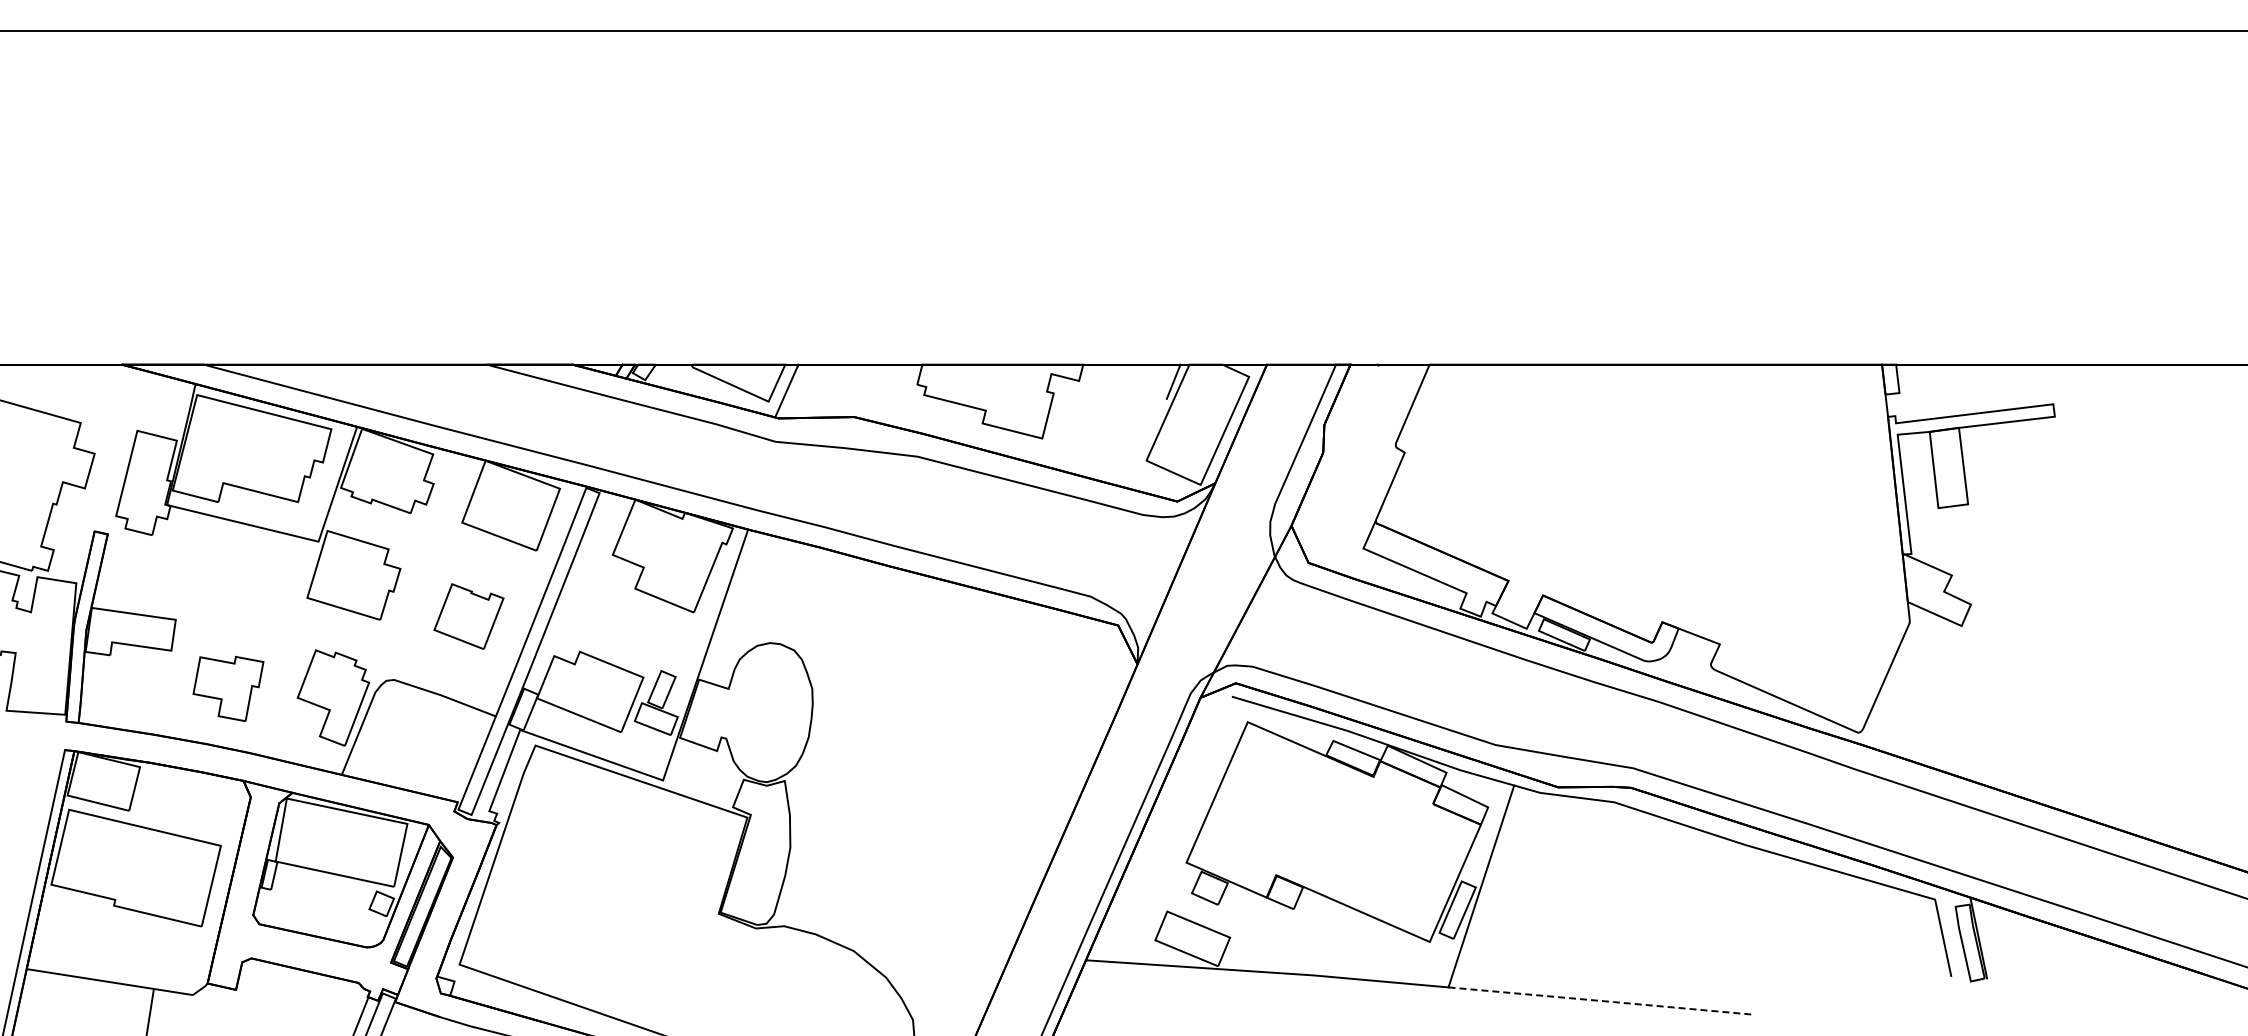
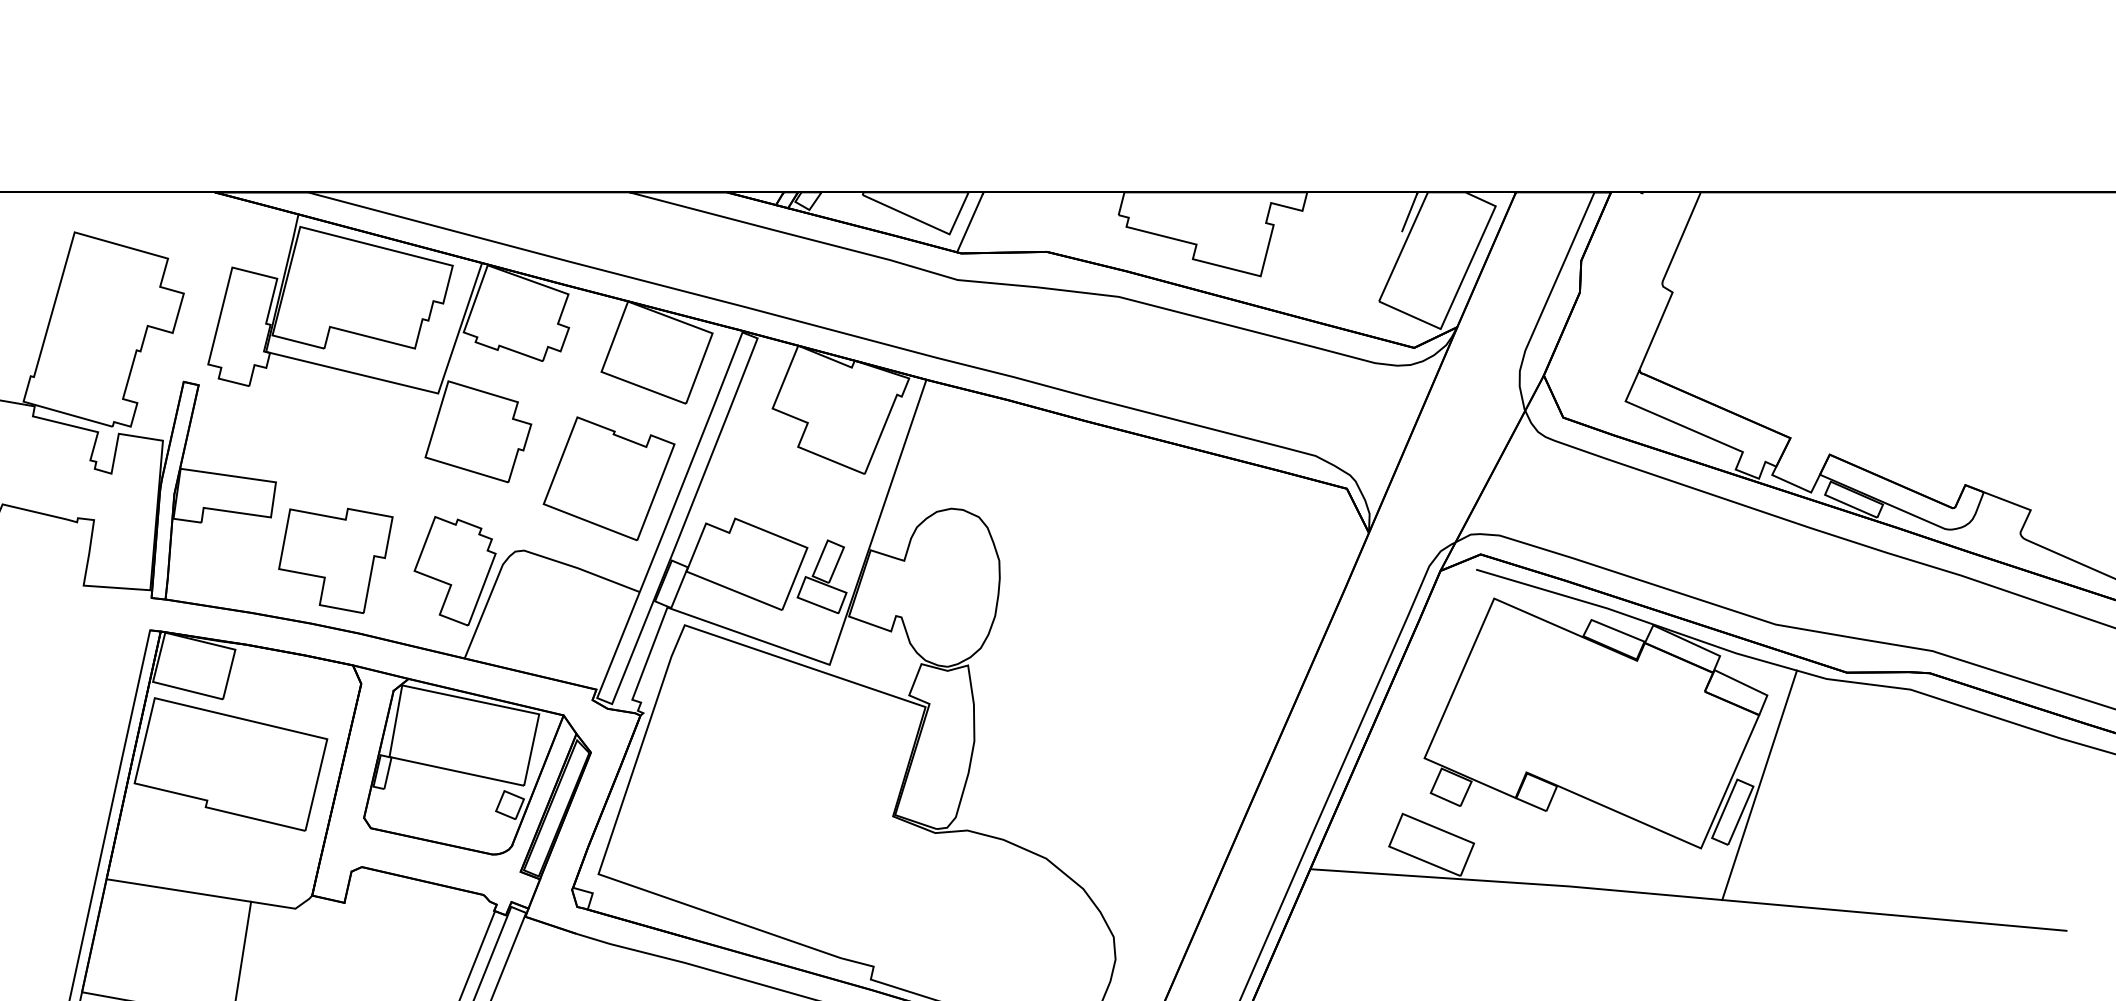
part: (468, 616) -> (608, 478), size x1.67
part: (228, 688) -> (335, 560), size x1.43
line: (1601, 1000) -> (1896, 914), dashed -> solid

